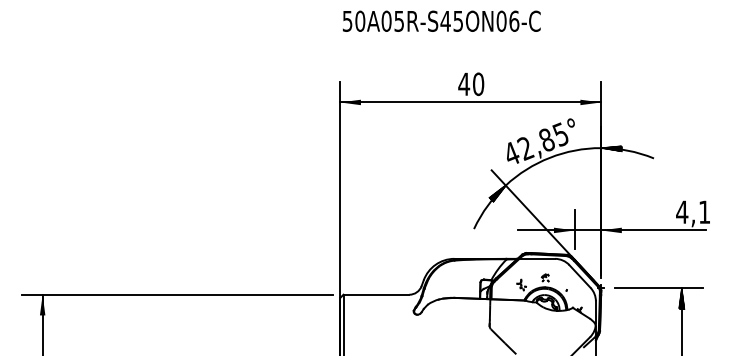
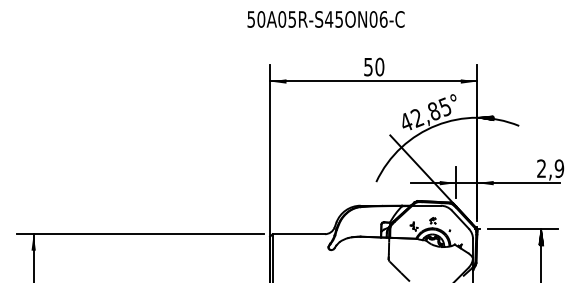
text: (441, 20) -> (325, 18), moved
text: (464, 84) -> (368, 67), 40 -> 50
hatch: (497, 193) -> (394, 153), removed
text: (693, 212) -> (550, 168), 4,1 -> 2,9

